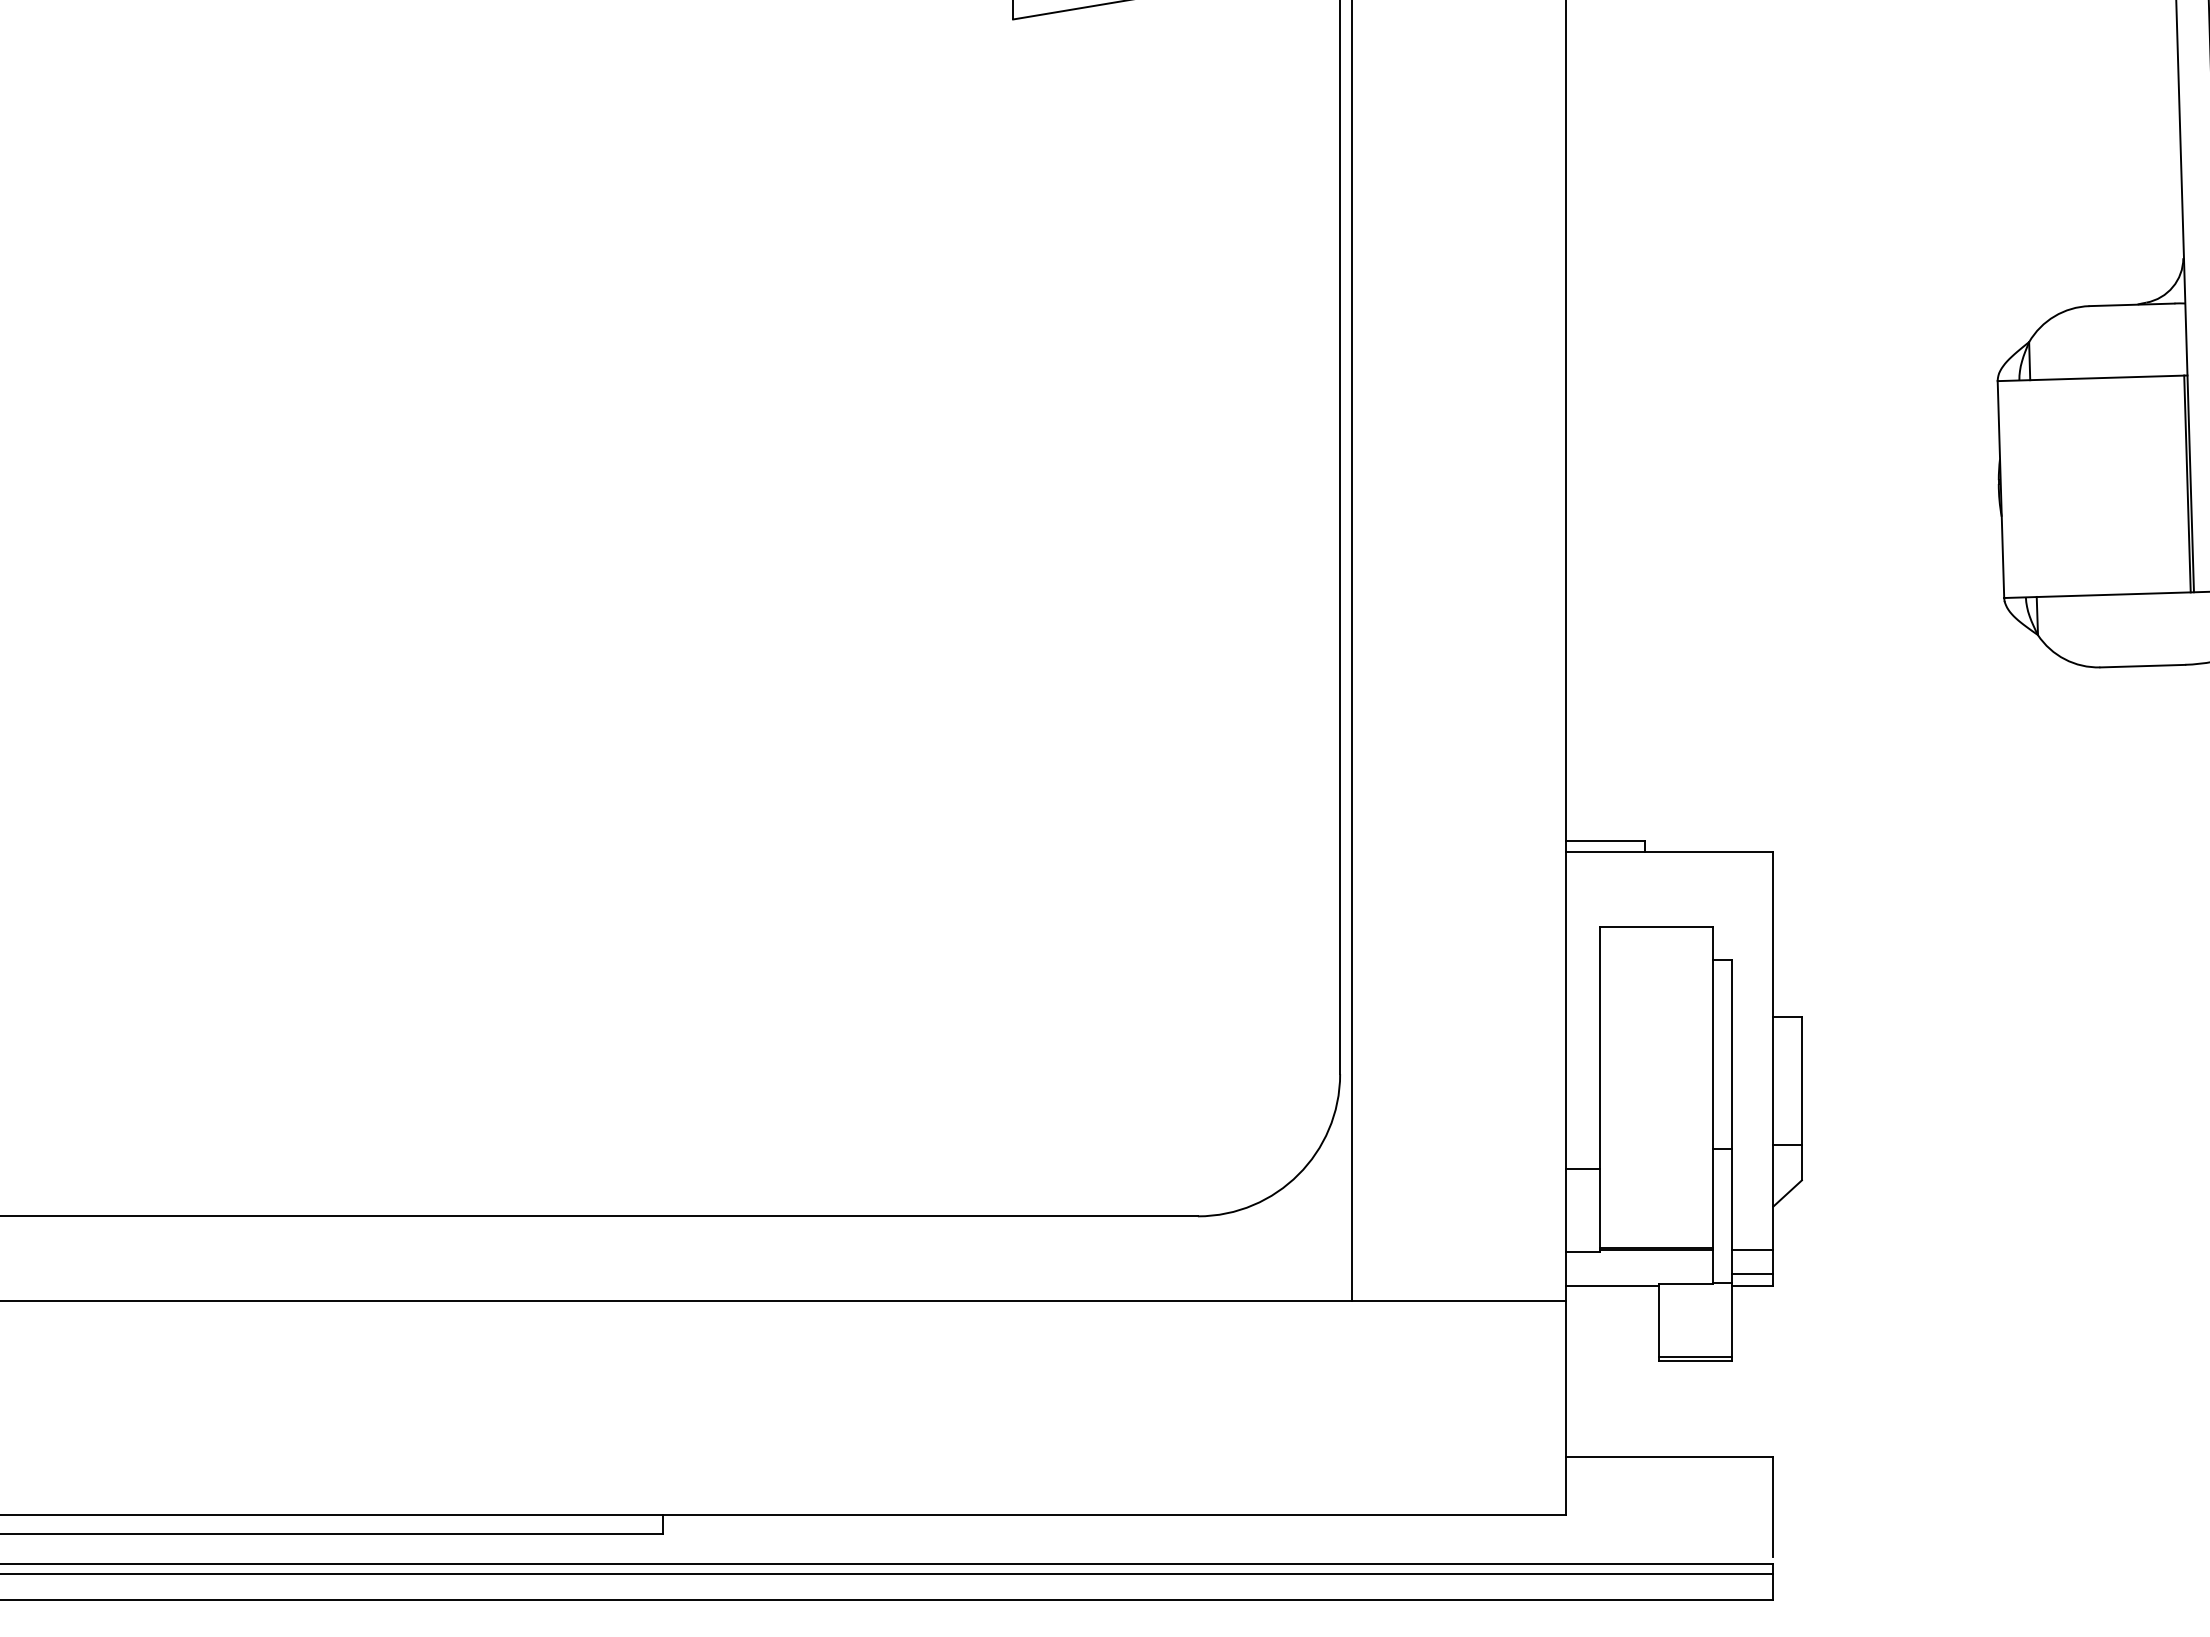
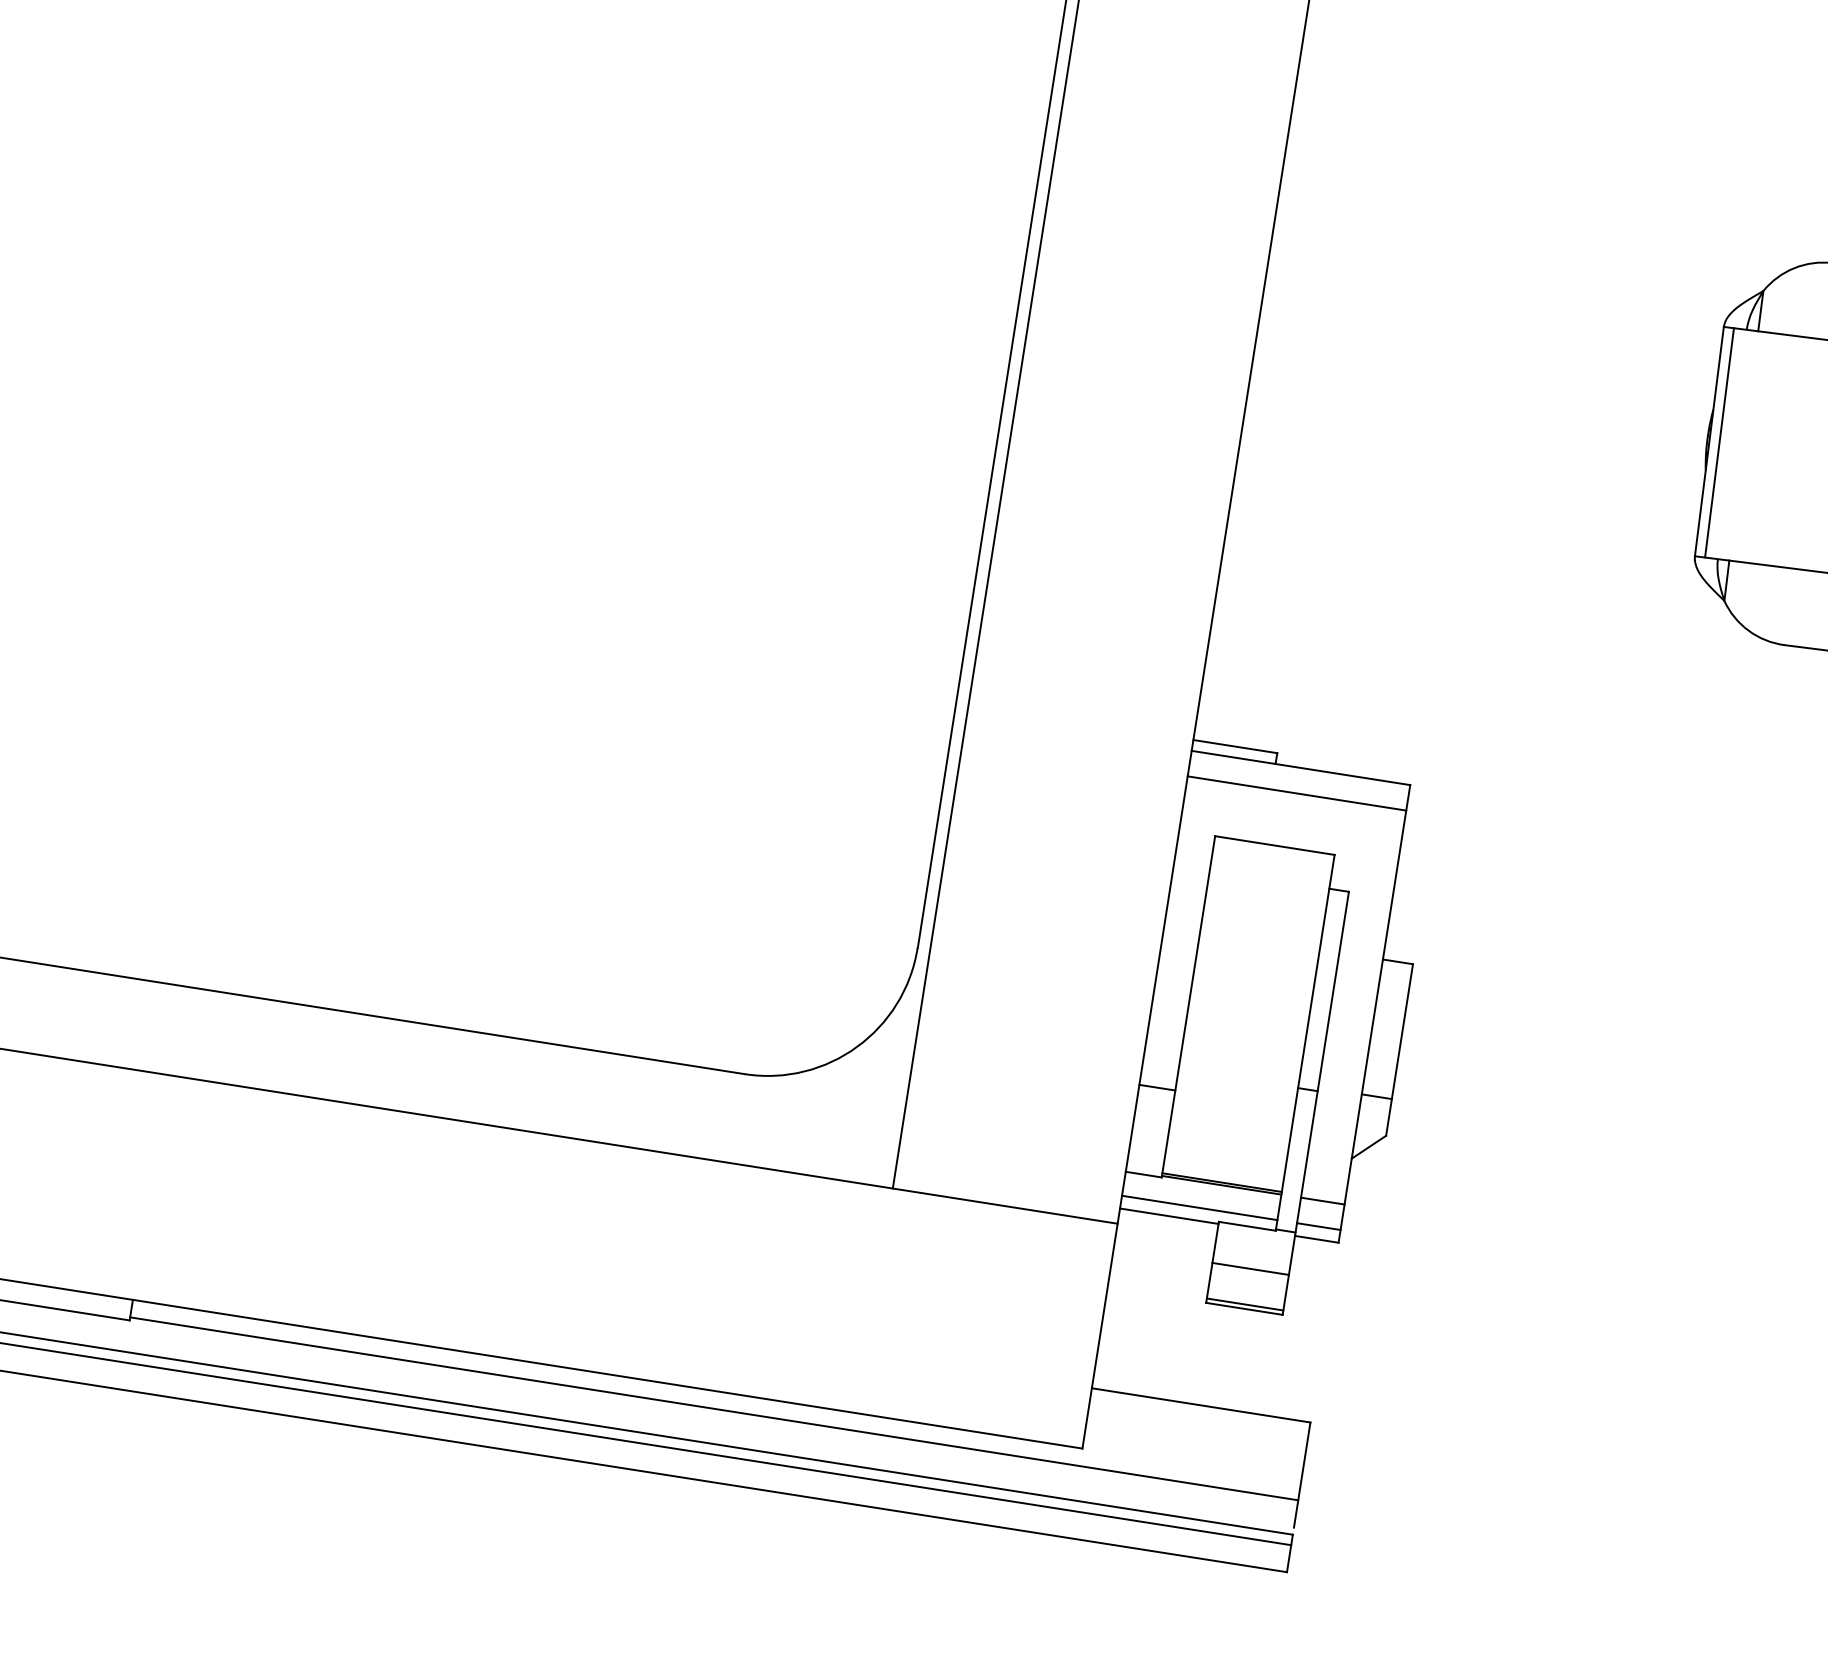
line: (2010, 488) -> (1719, 442), added
line: (1669, 875) -> (1296, 793), added
line: (1639, 1274) -> (1199, 1208), added
line: (1695, 1323) -> (1250, 1268), added
line: (1218, 1531) -> (714, 1409), added

